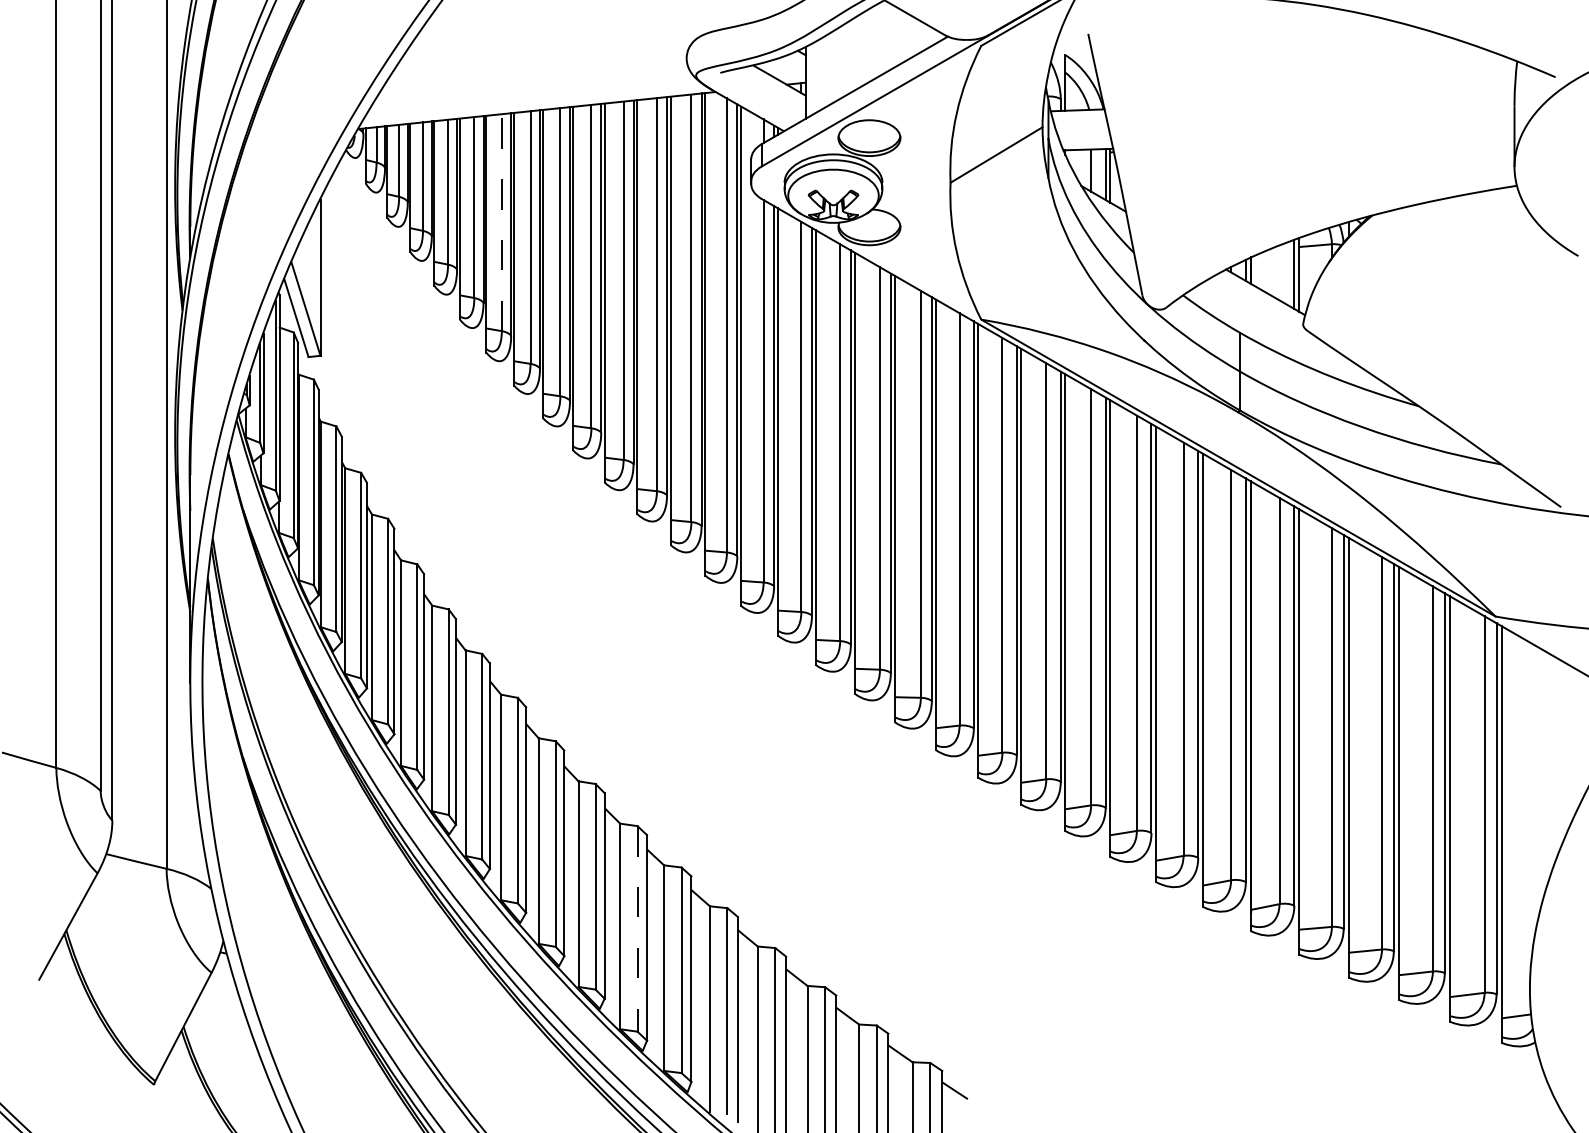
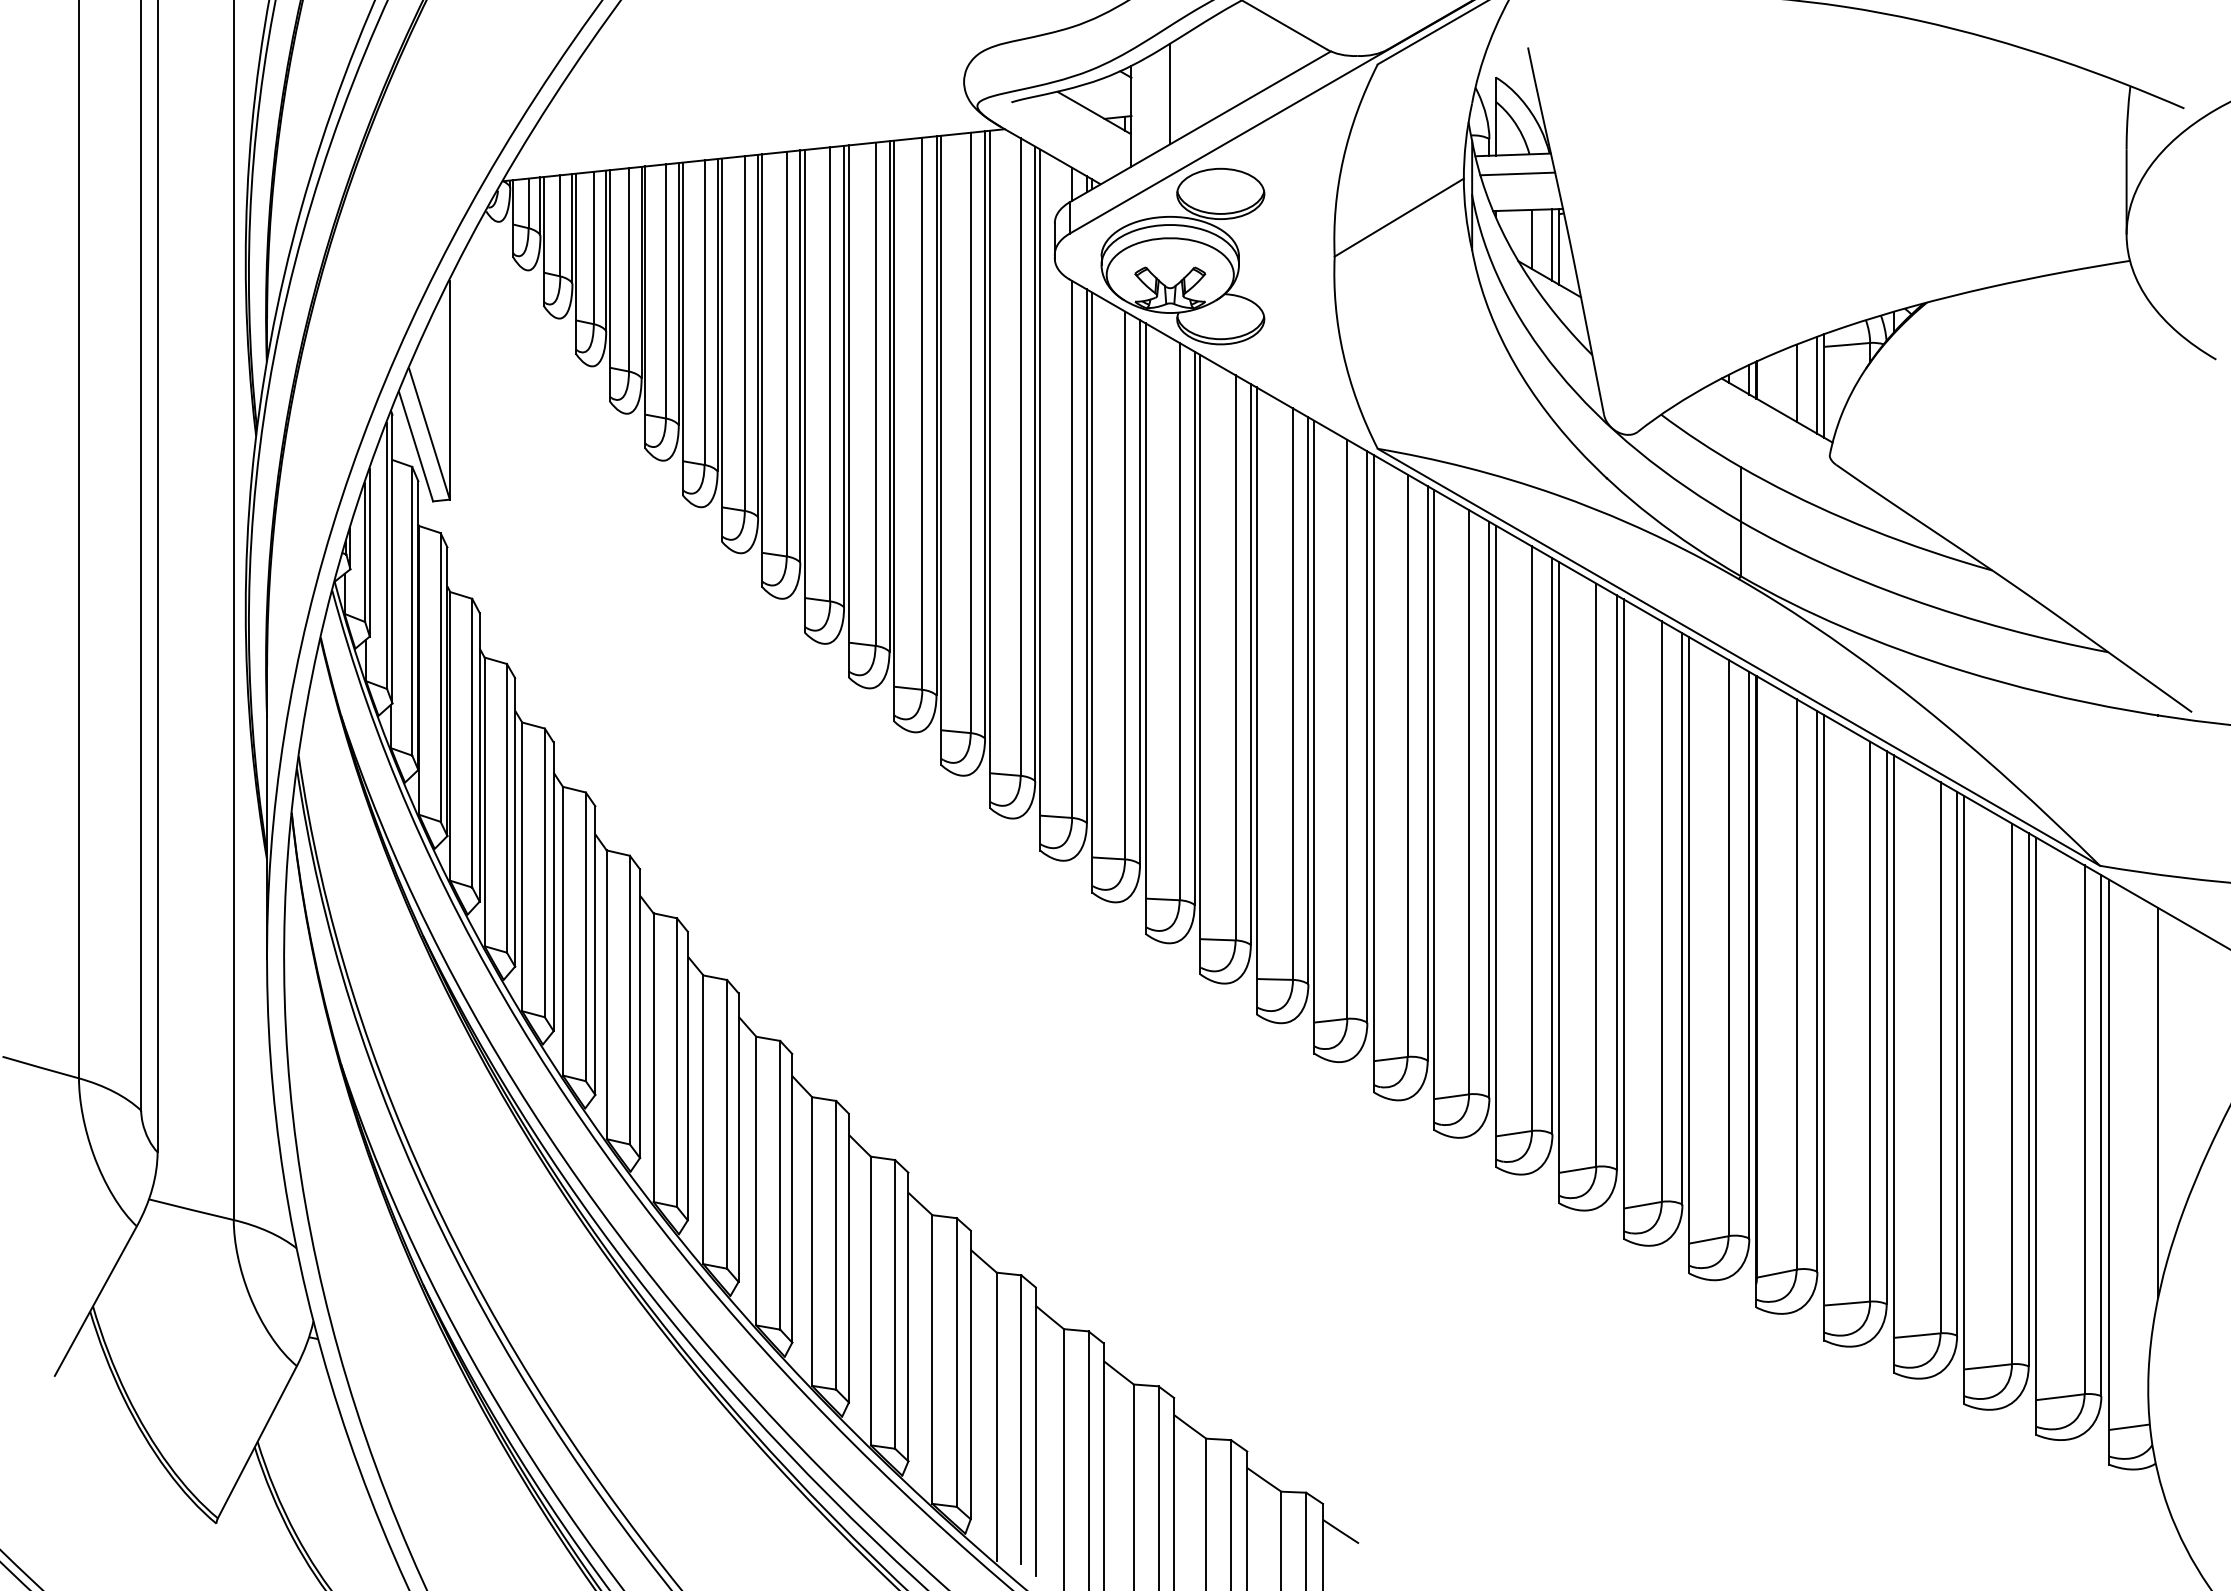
line: (833, 66) -> (1170, 93), added
line: (1080, 123) -> (1517, 173), added
line: (501, 222) -> (704, 312), dashed -> solid
line: (1279, 272) -> (1796, 382), added
line: (1537, 785) -> (2158, 1102), added
line: (637, 928) -> (895, 1304), dashed -> solid

